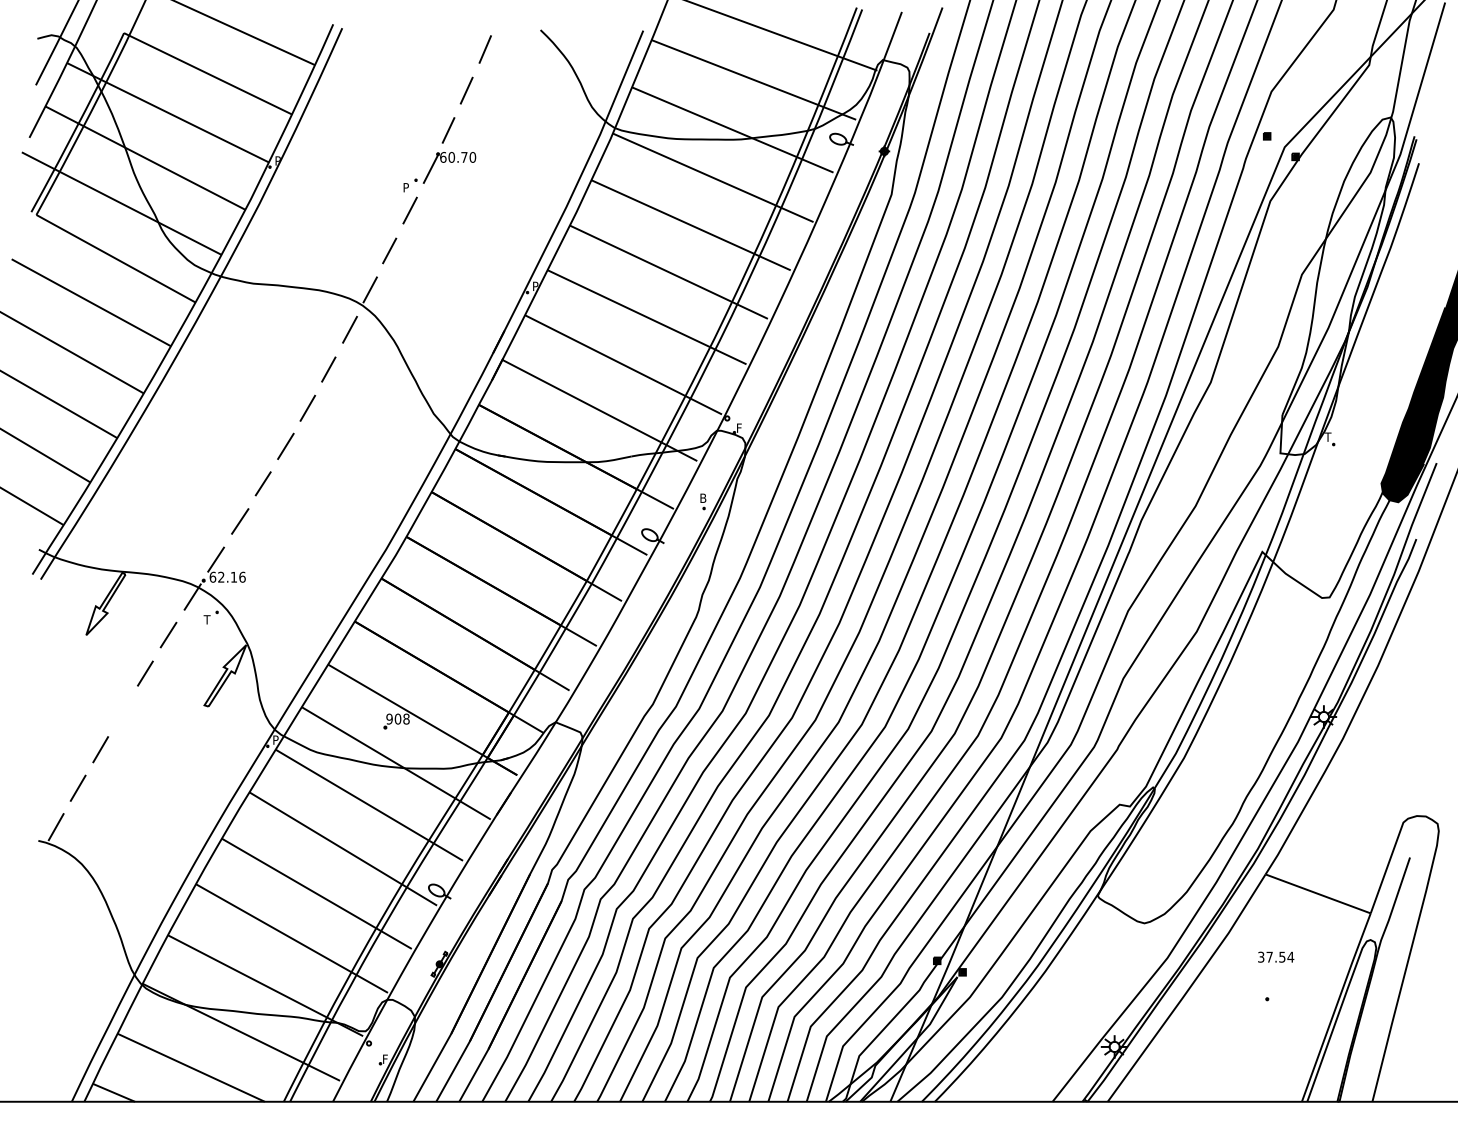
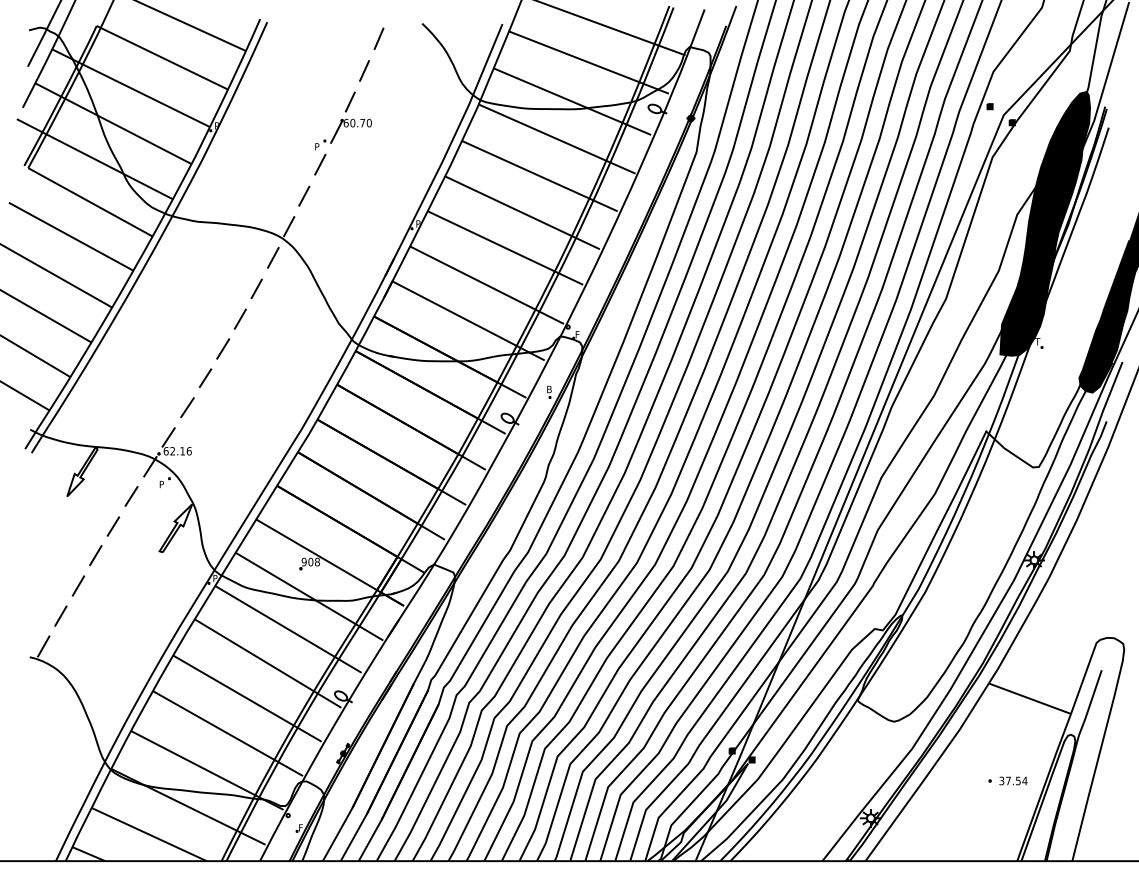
fill: (1337, 286) -> (1045, 224), added
text: (206, 619) -> (161, 484), T -> P
line: (122, 710) -> (95, 555), added
text: (1276, 956) -> (1013, 780), moved

